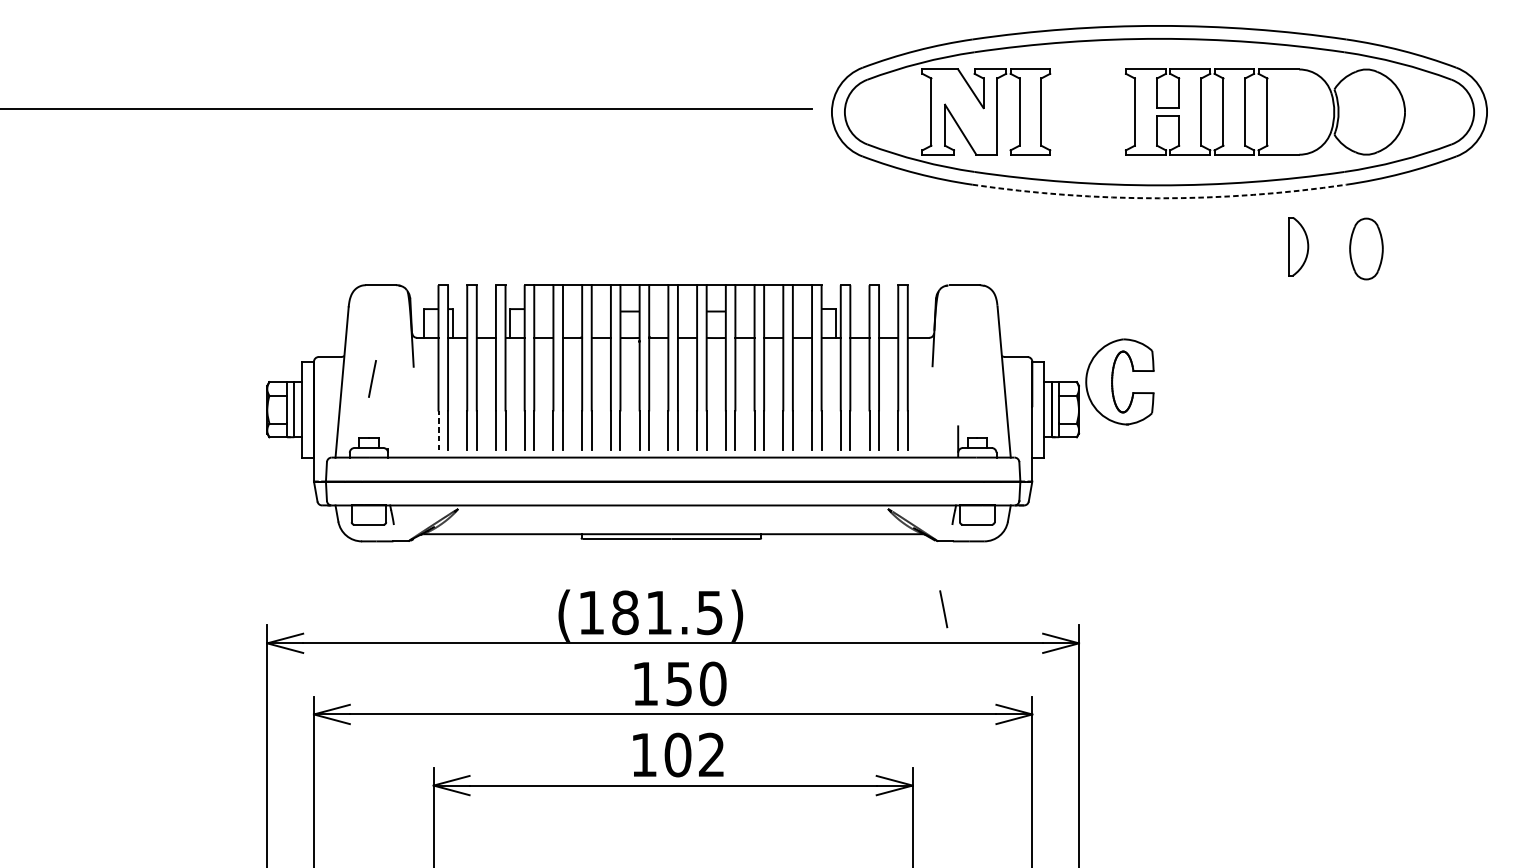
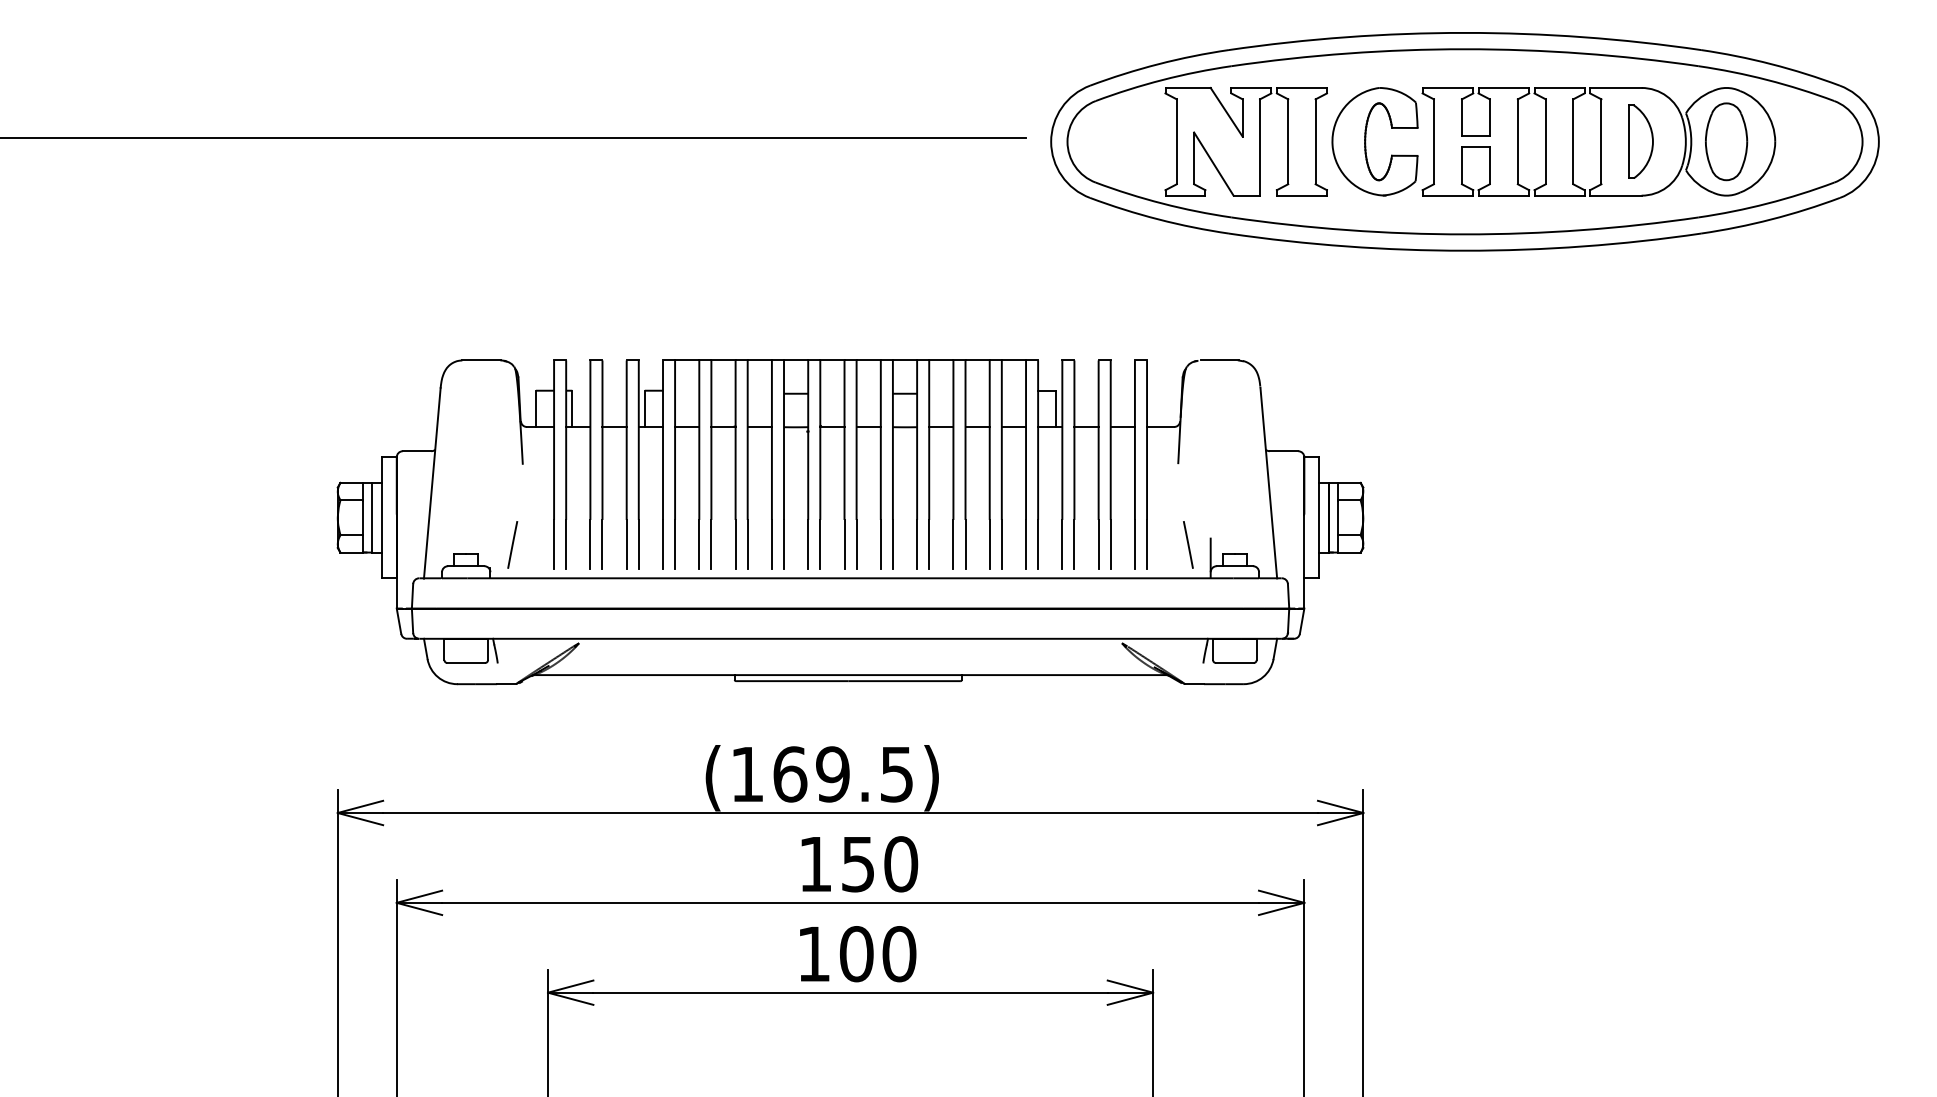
arc: (1159, 198) -> (1465, 250), dashed -> solid
part: (1298, 246) -> (1640, 141), moved
part: (1366, 248) -> (1726, 141), moved
line: (372, 378) -> (512, 544), moved
part: (1113, 380) -> (1366, 140), moved
line: (438, 430) -> (554, 543), dashed -> solid
line: (943, 608) -> (1188, 544), moved
text: (642, 612) -> (811, 774), (181.5) -> (169.5)
text: (711, 755) -> (899, 954), 102 -> 100

